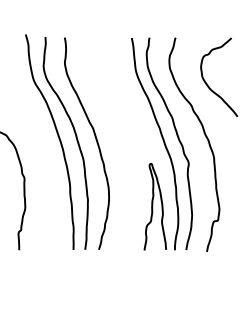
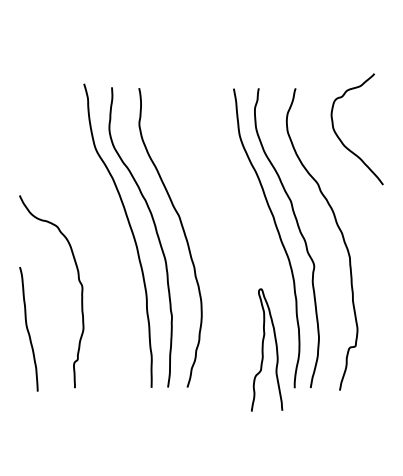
curve: (207, 83) -> (340, 138), moved
curve: (152, 206) -> (263, 349), moved

